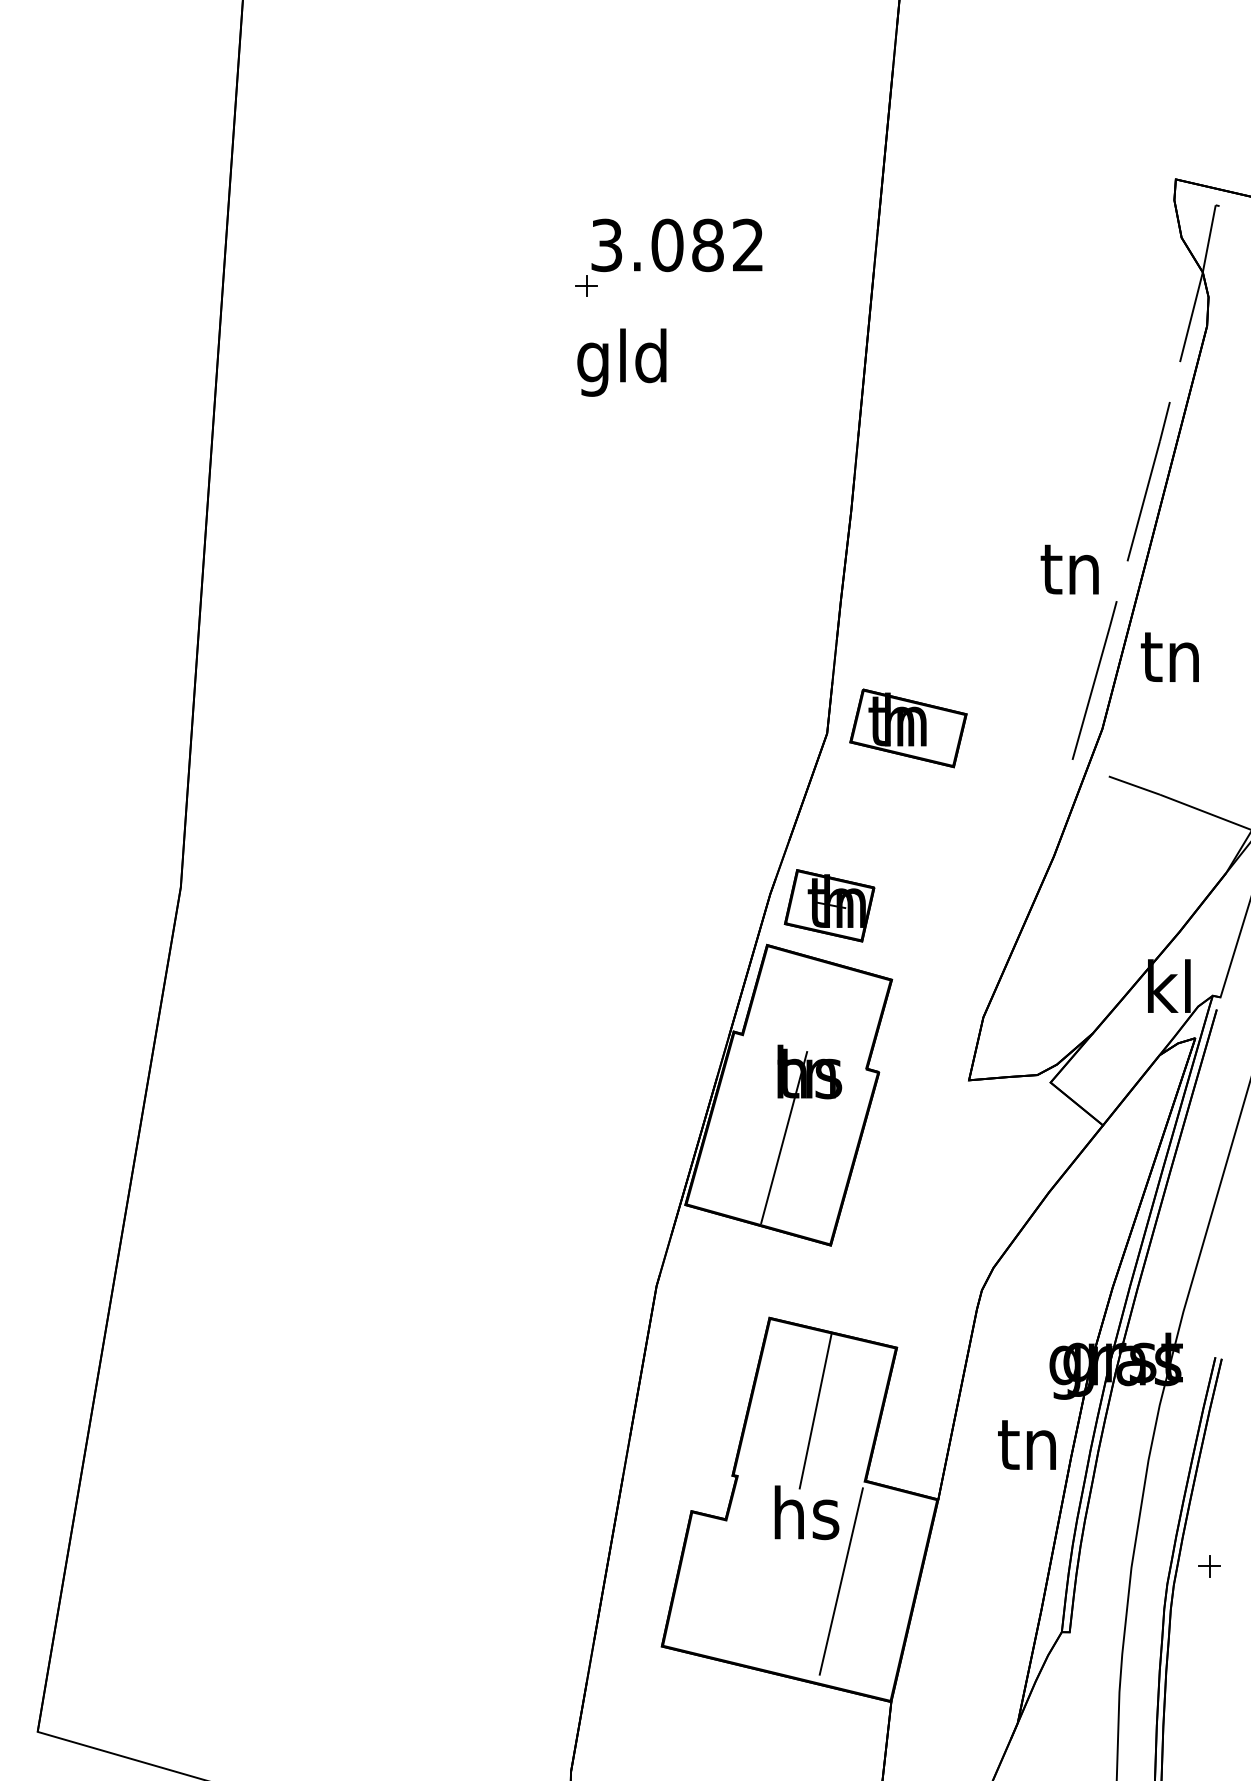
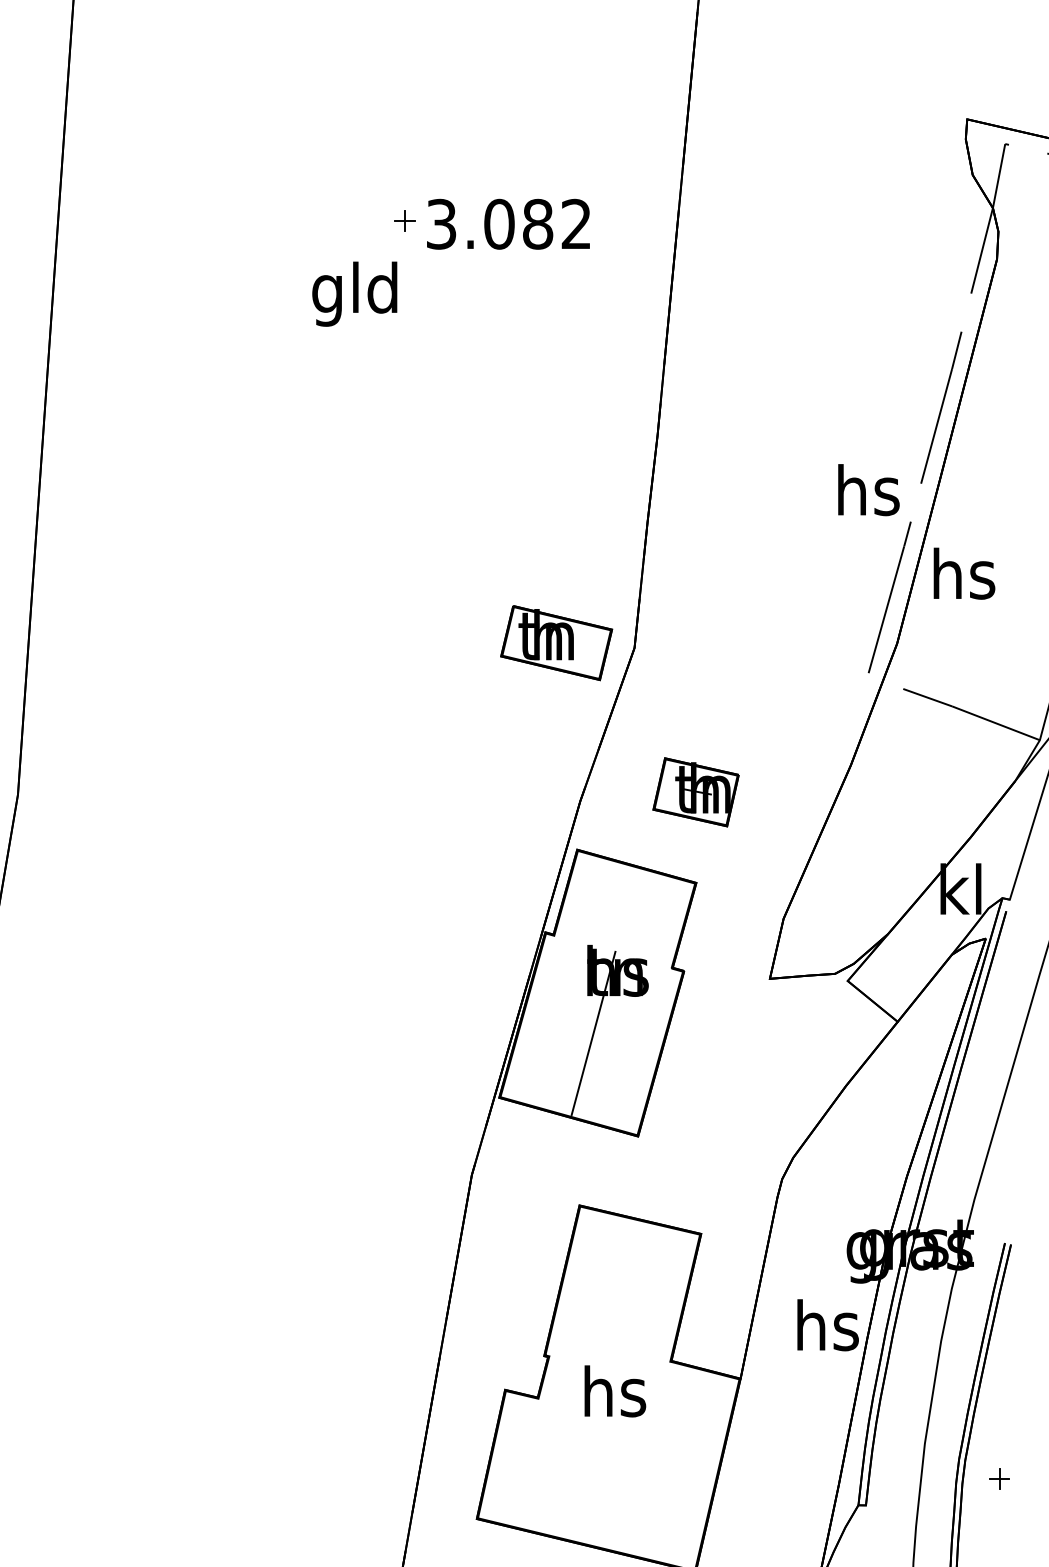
text: (676, 245) -> (508, 224), moved
text: (621, 362) -> (354, 294), moved
text: (1072, 567) -> (868, 489), tn -> hs
text: (1172, 655) -> (964, 573), tn -> hs
part: (908, 728) -> (556, 643), moved
part: (829, 905) -> (695, 792), moved
line: (815, 1411) -> (623, 1294), removed
text: (1029, 1443) -> (827, 1325), tn -> hs
part: (1209, 1566) -> (999, 1478), moved
line: (840, 1581) -> (647, 1456), removed

